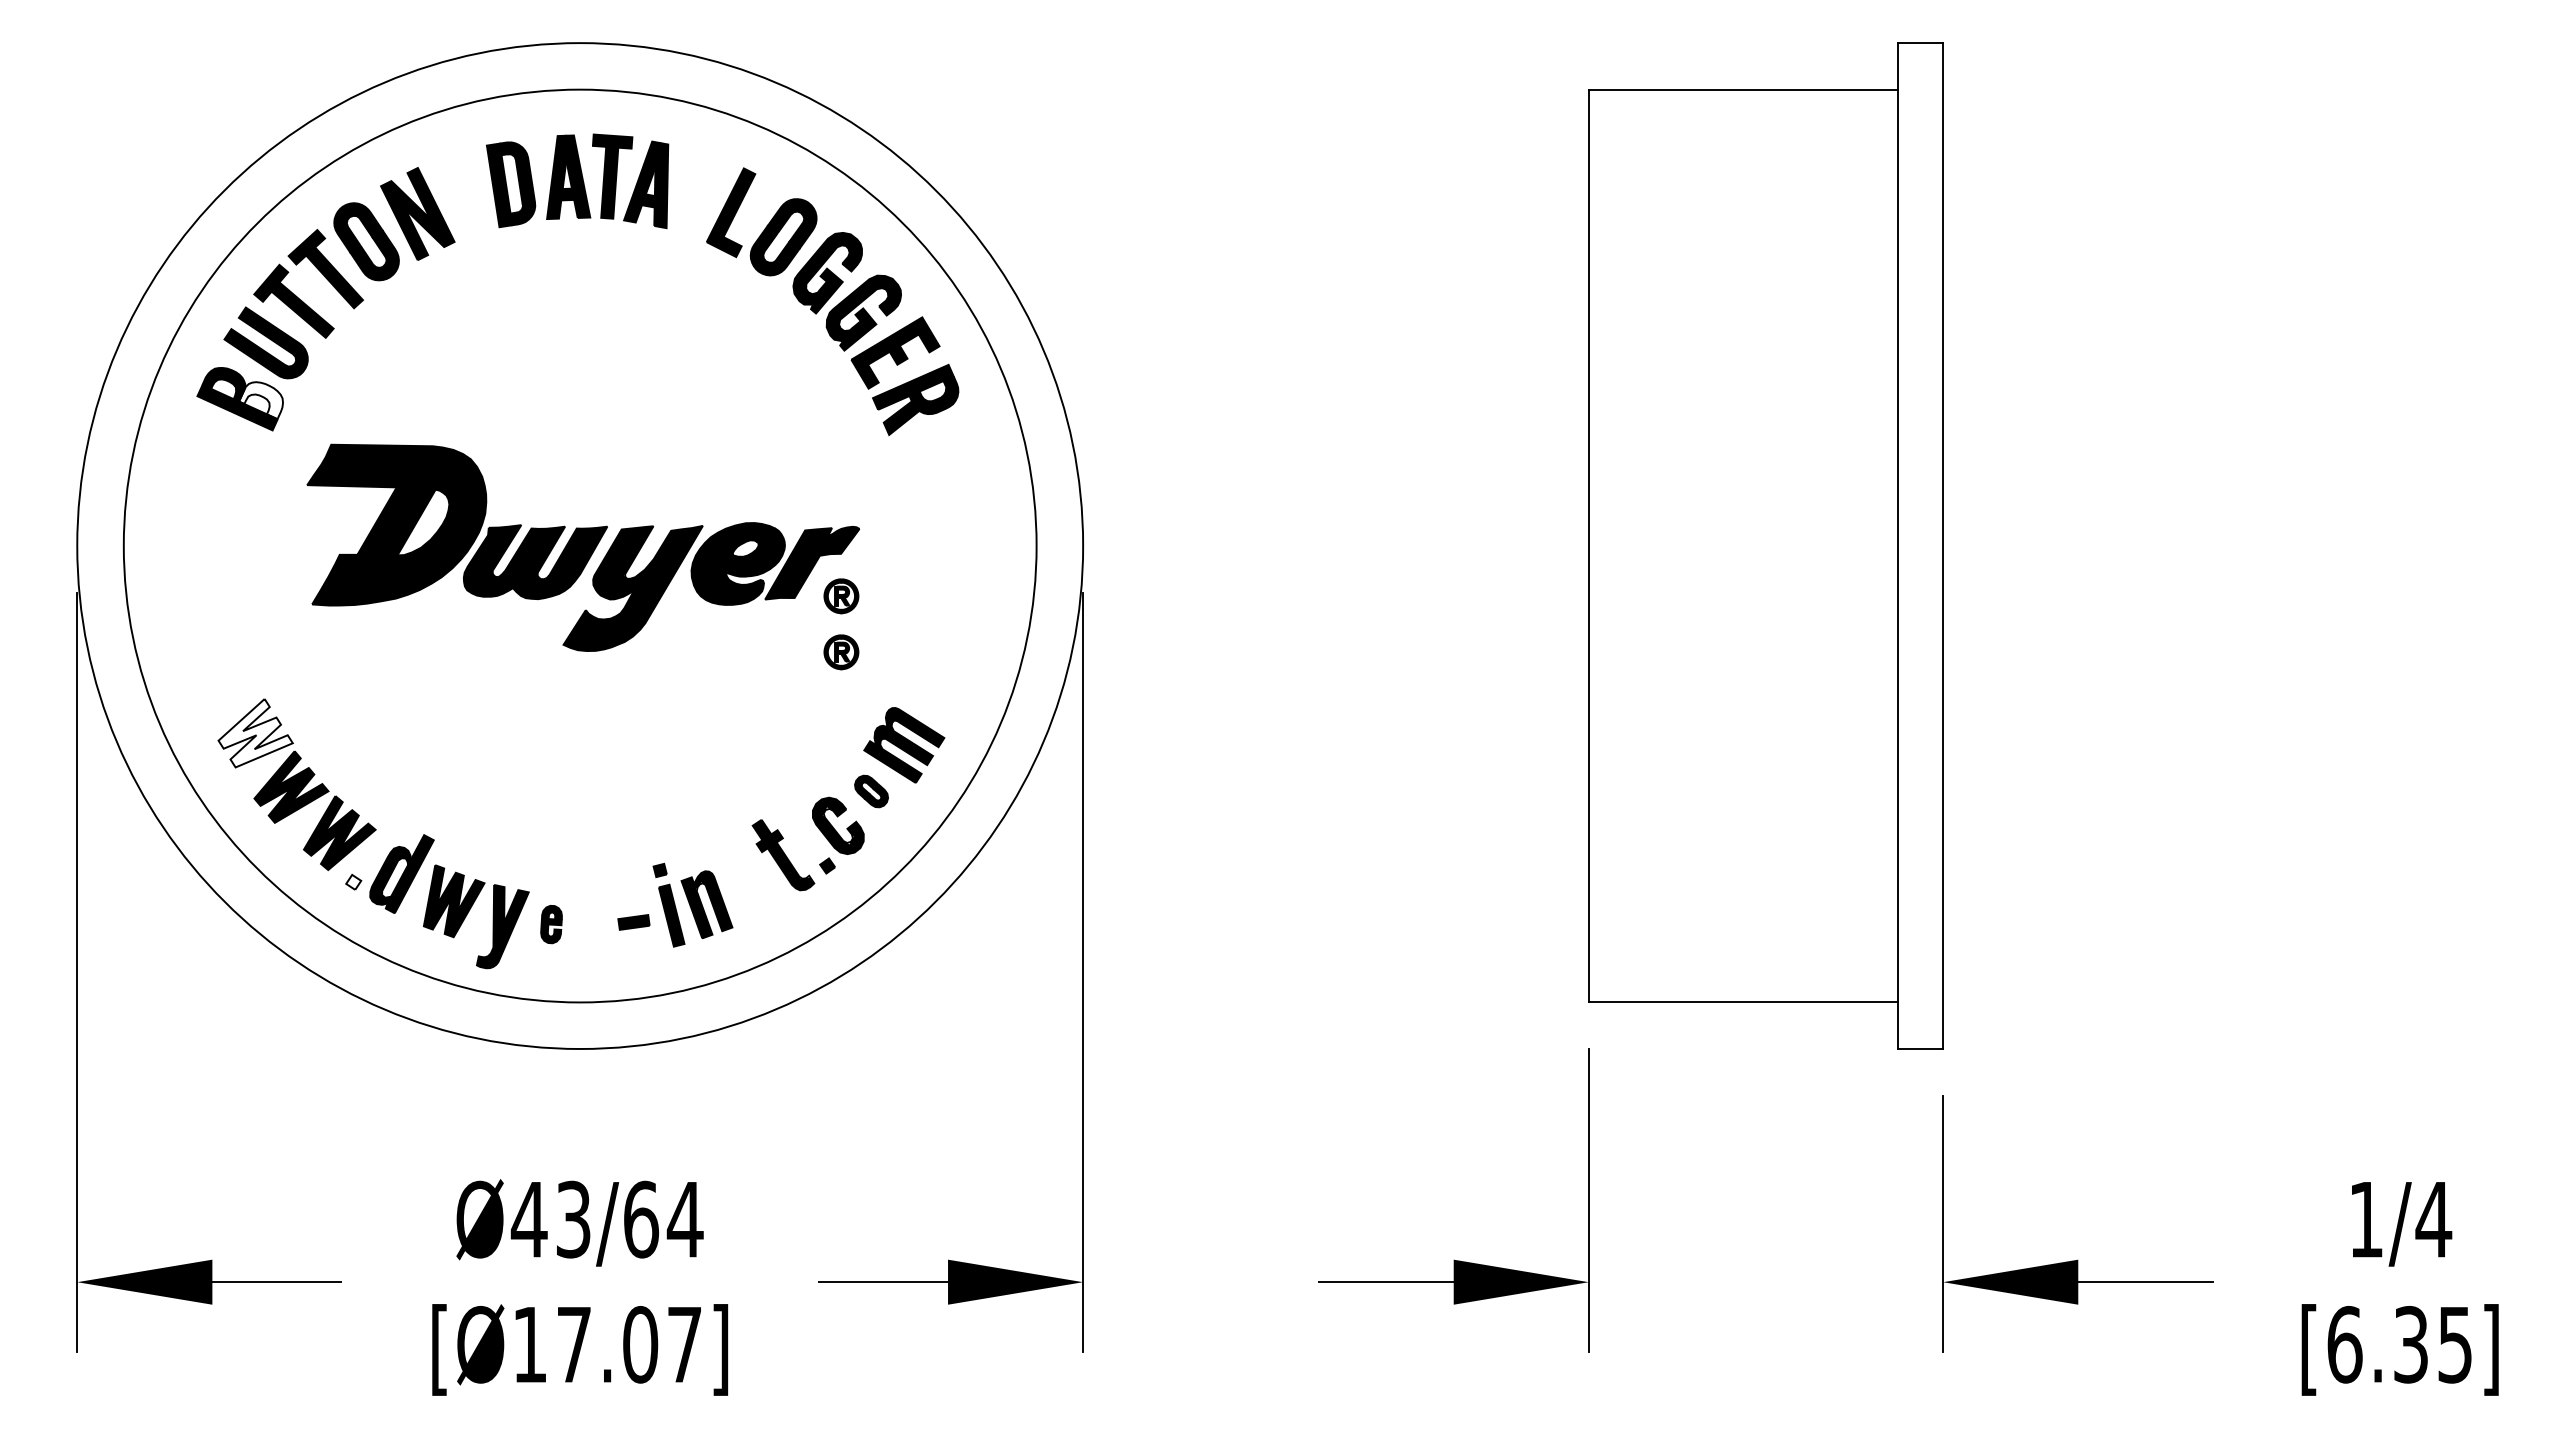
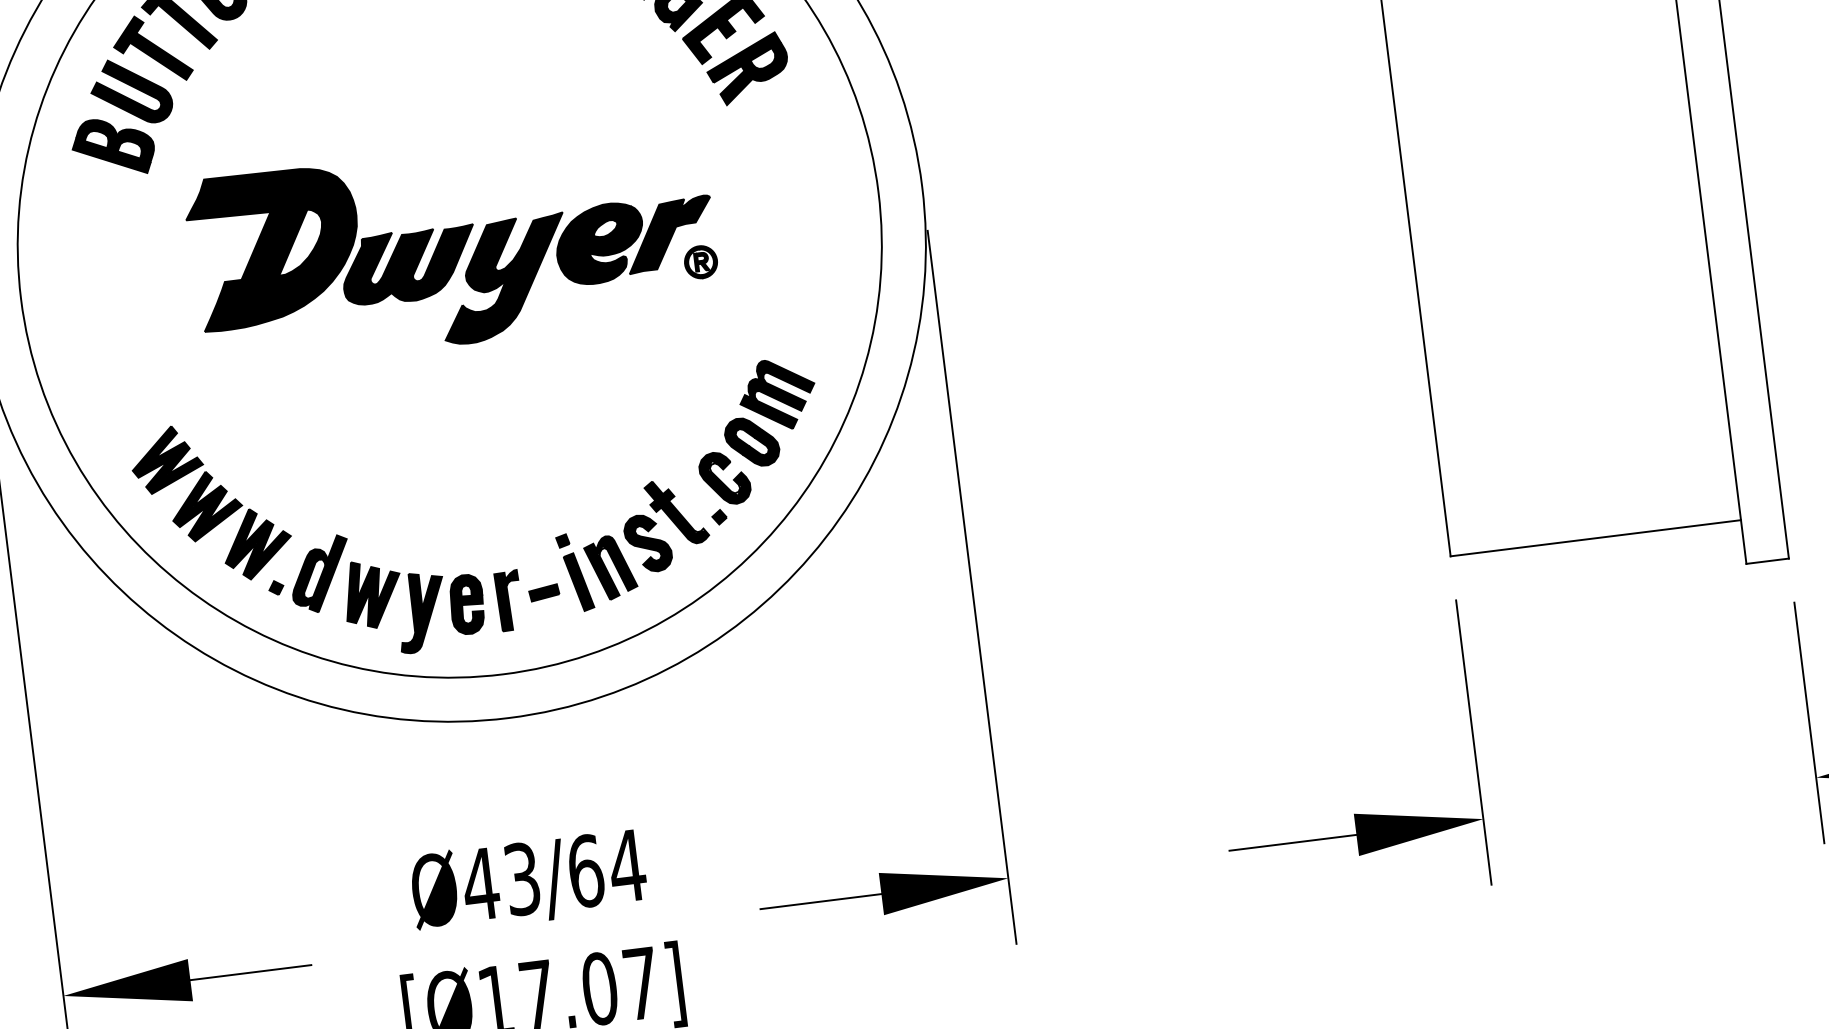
fill: (260, 400) -> (132, 146), added
part: (841, 652) -> (707, 315), removed
fill: (255, 733) -> (166, 459), added
part: (871, 791) -> (752, 442), size x1.67
fill: (353, 881) -> (276, 587), added
part: (749, 883) -> (648, 542), added
part: (551, 924) -> (467, 604), size x1.67
part: (596, 925) -> (509, 600), added

